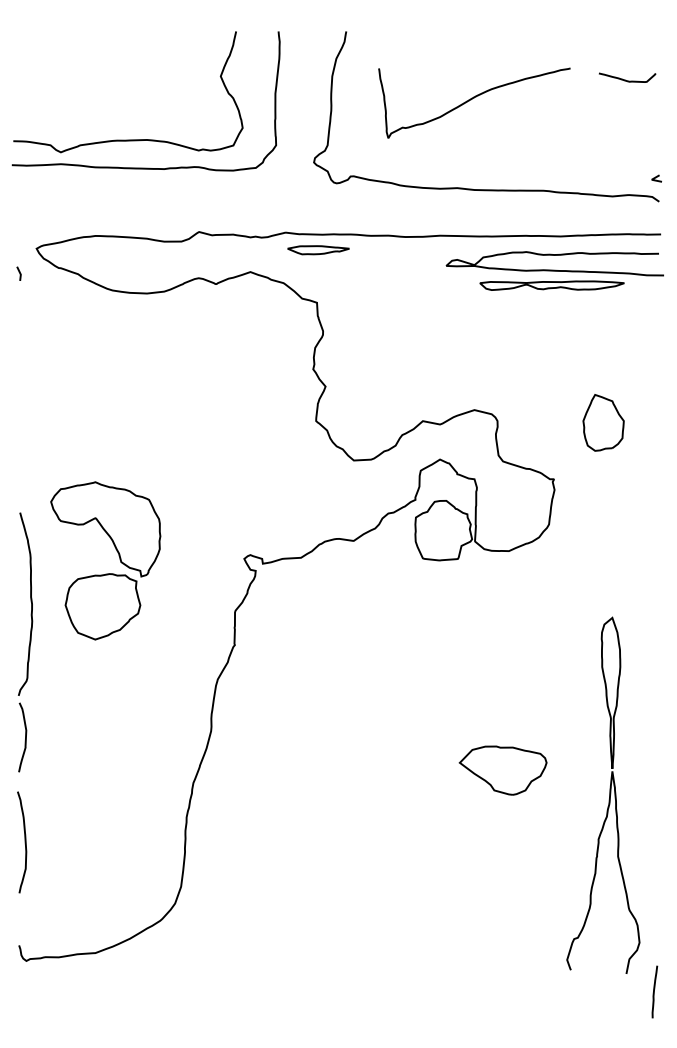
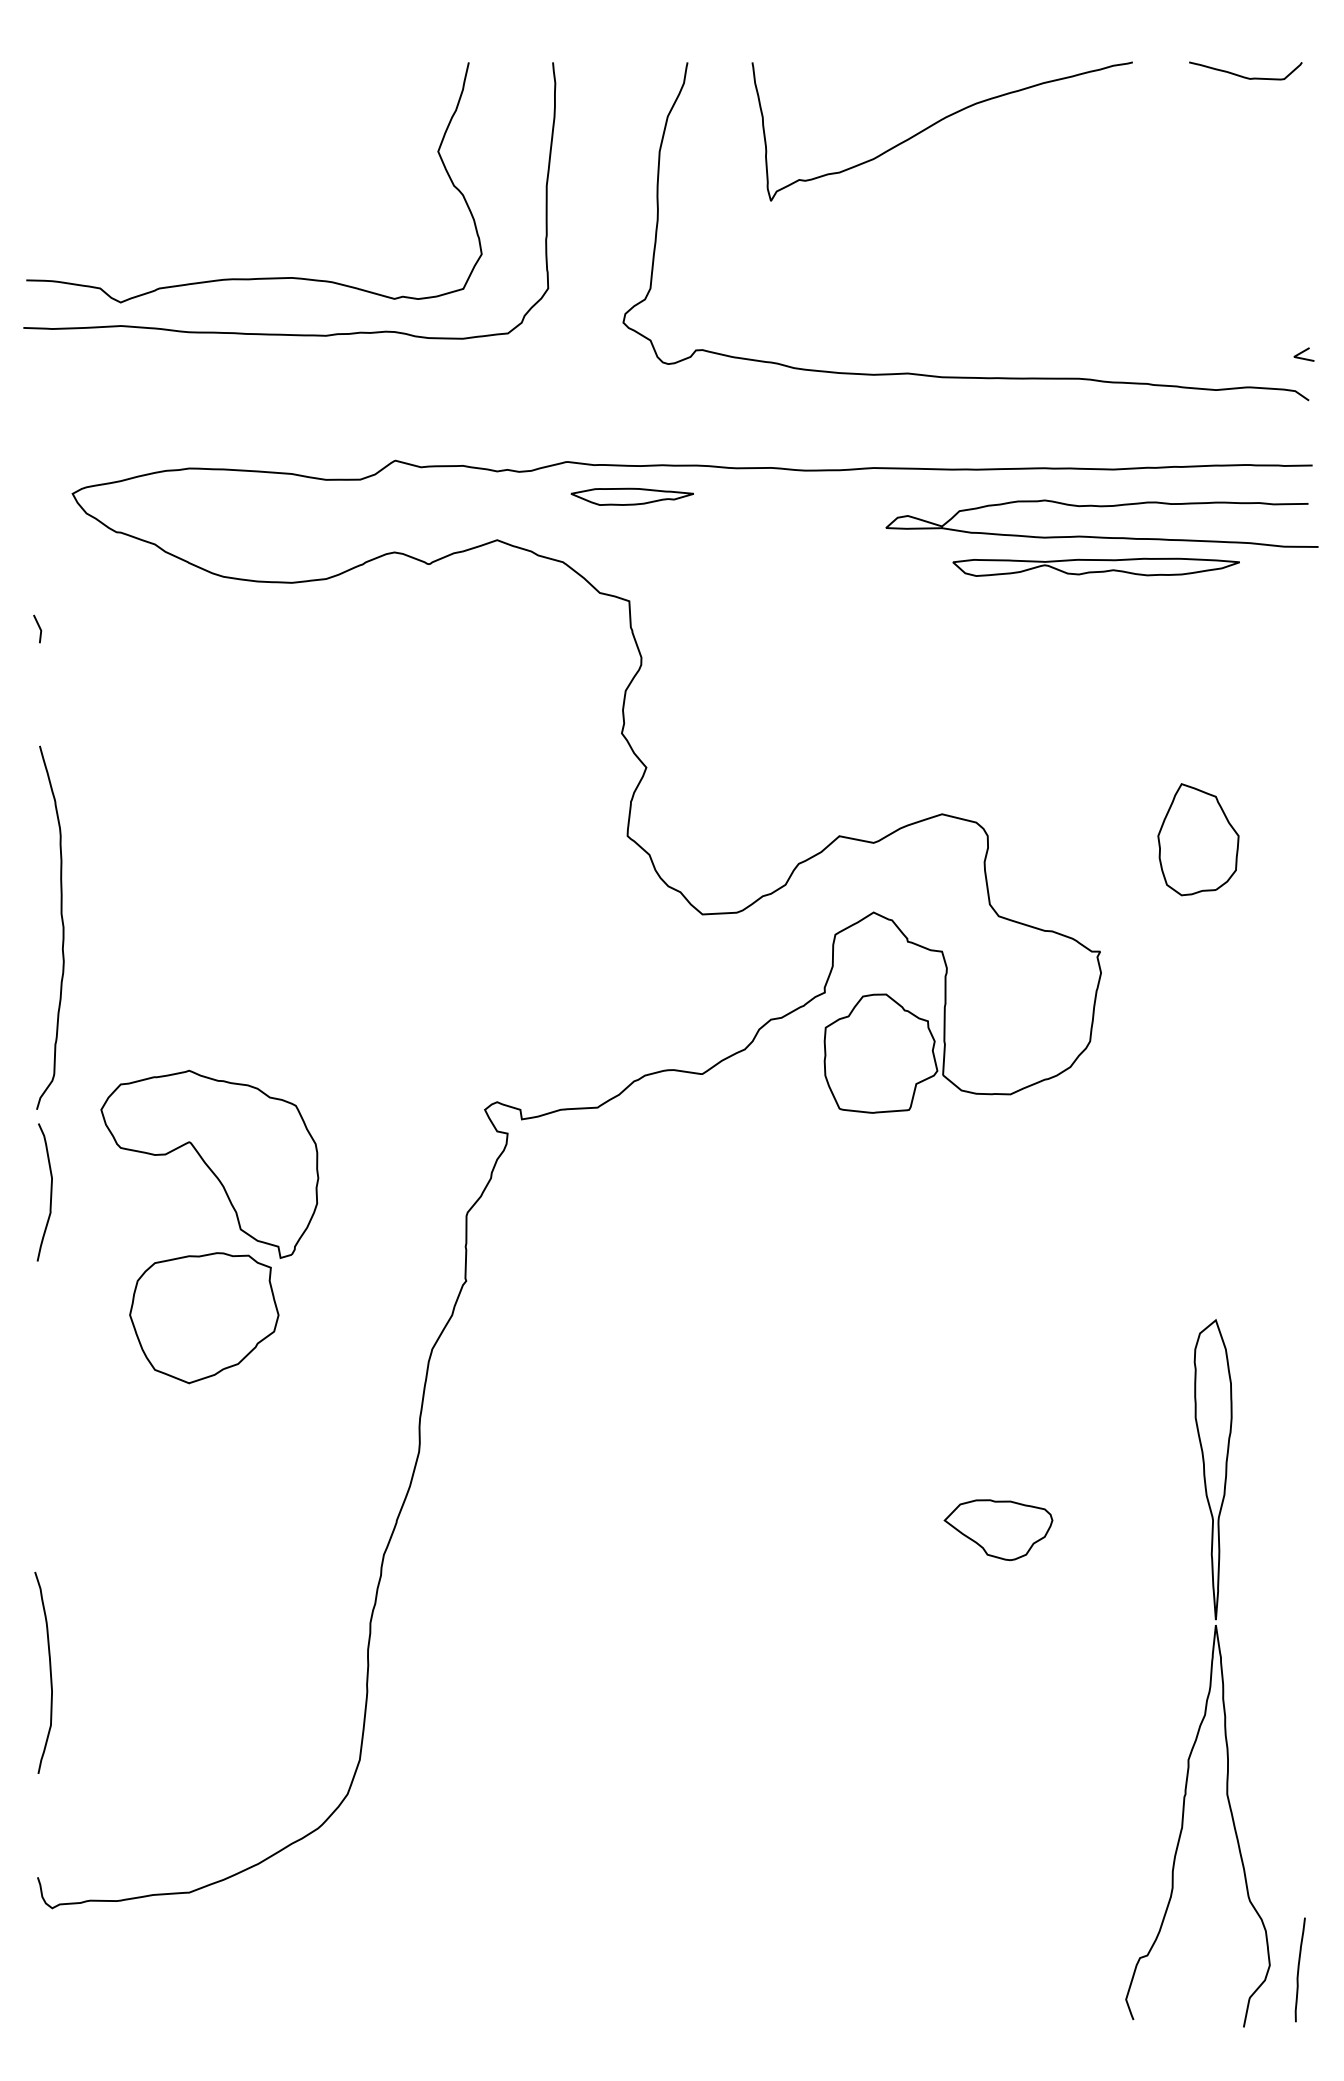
curve: (625, 79) -> (1241, 74), moved
curve: (472, 99) -> (938, 124), moved
line: (18, 272) -> (36, 626), moved
part: (105, 573) -> (209, 1251), moved
part: (25, 642) -> (50, 1003), moved
part: (502, 770) -> (997, 1529), size x0.62
part: (603, 794) -> (1198, 1670), moved

